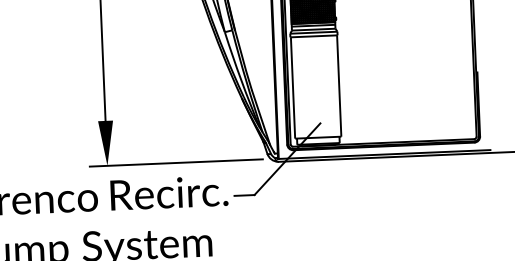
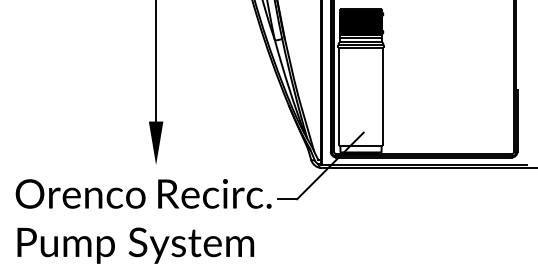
line: (176, 163) -> (222, 165), removed

